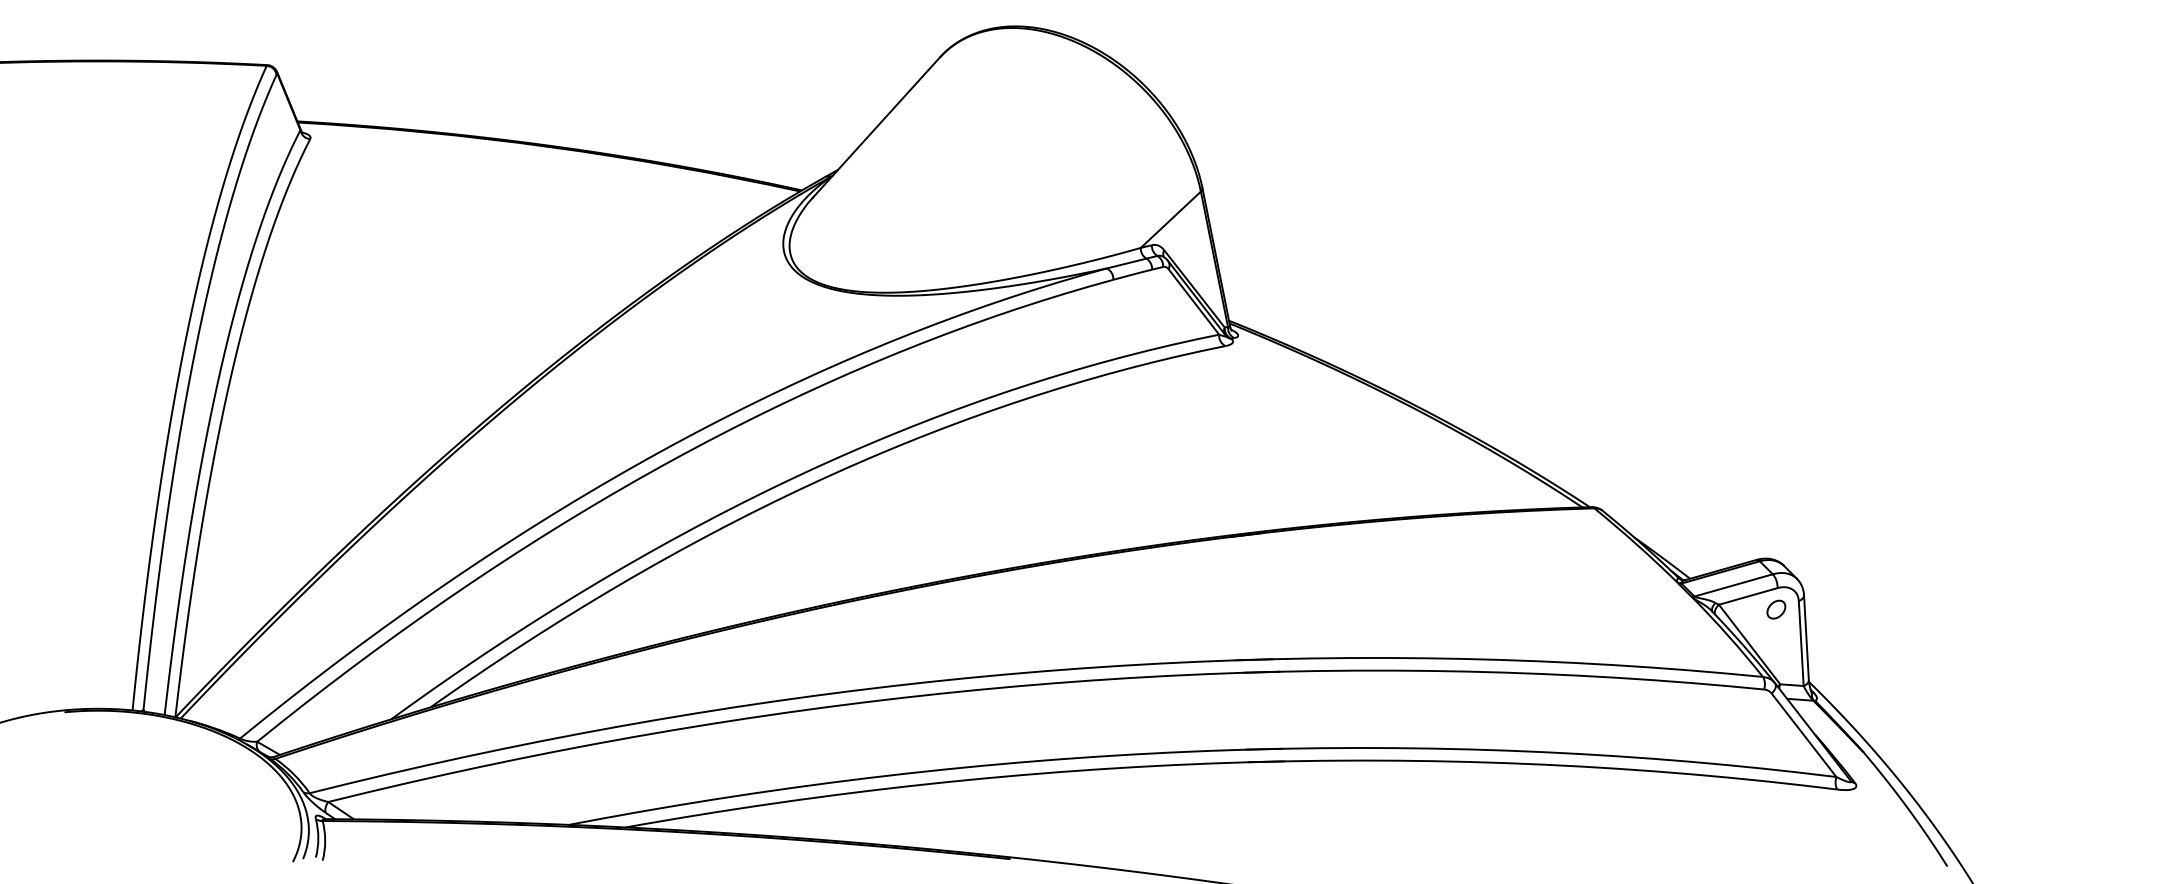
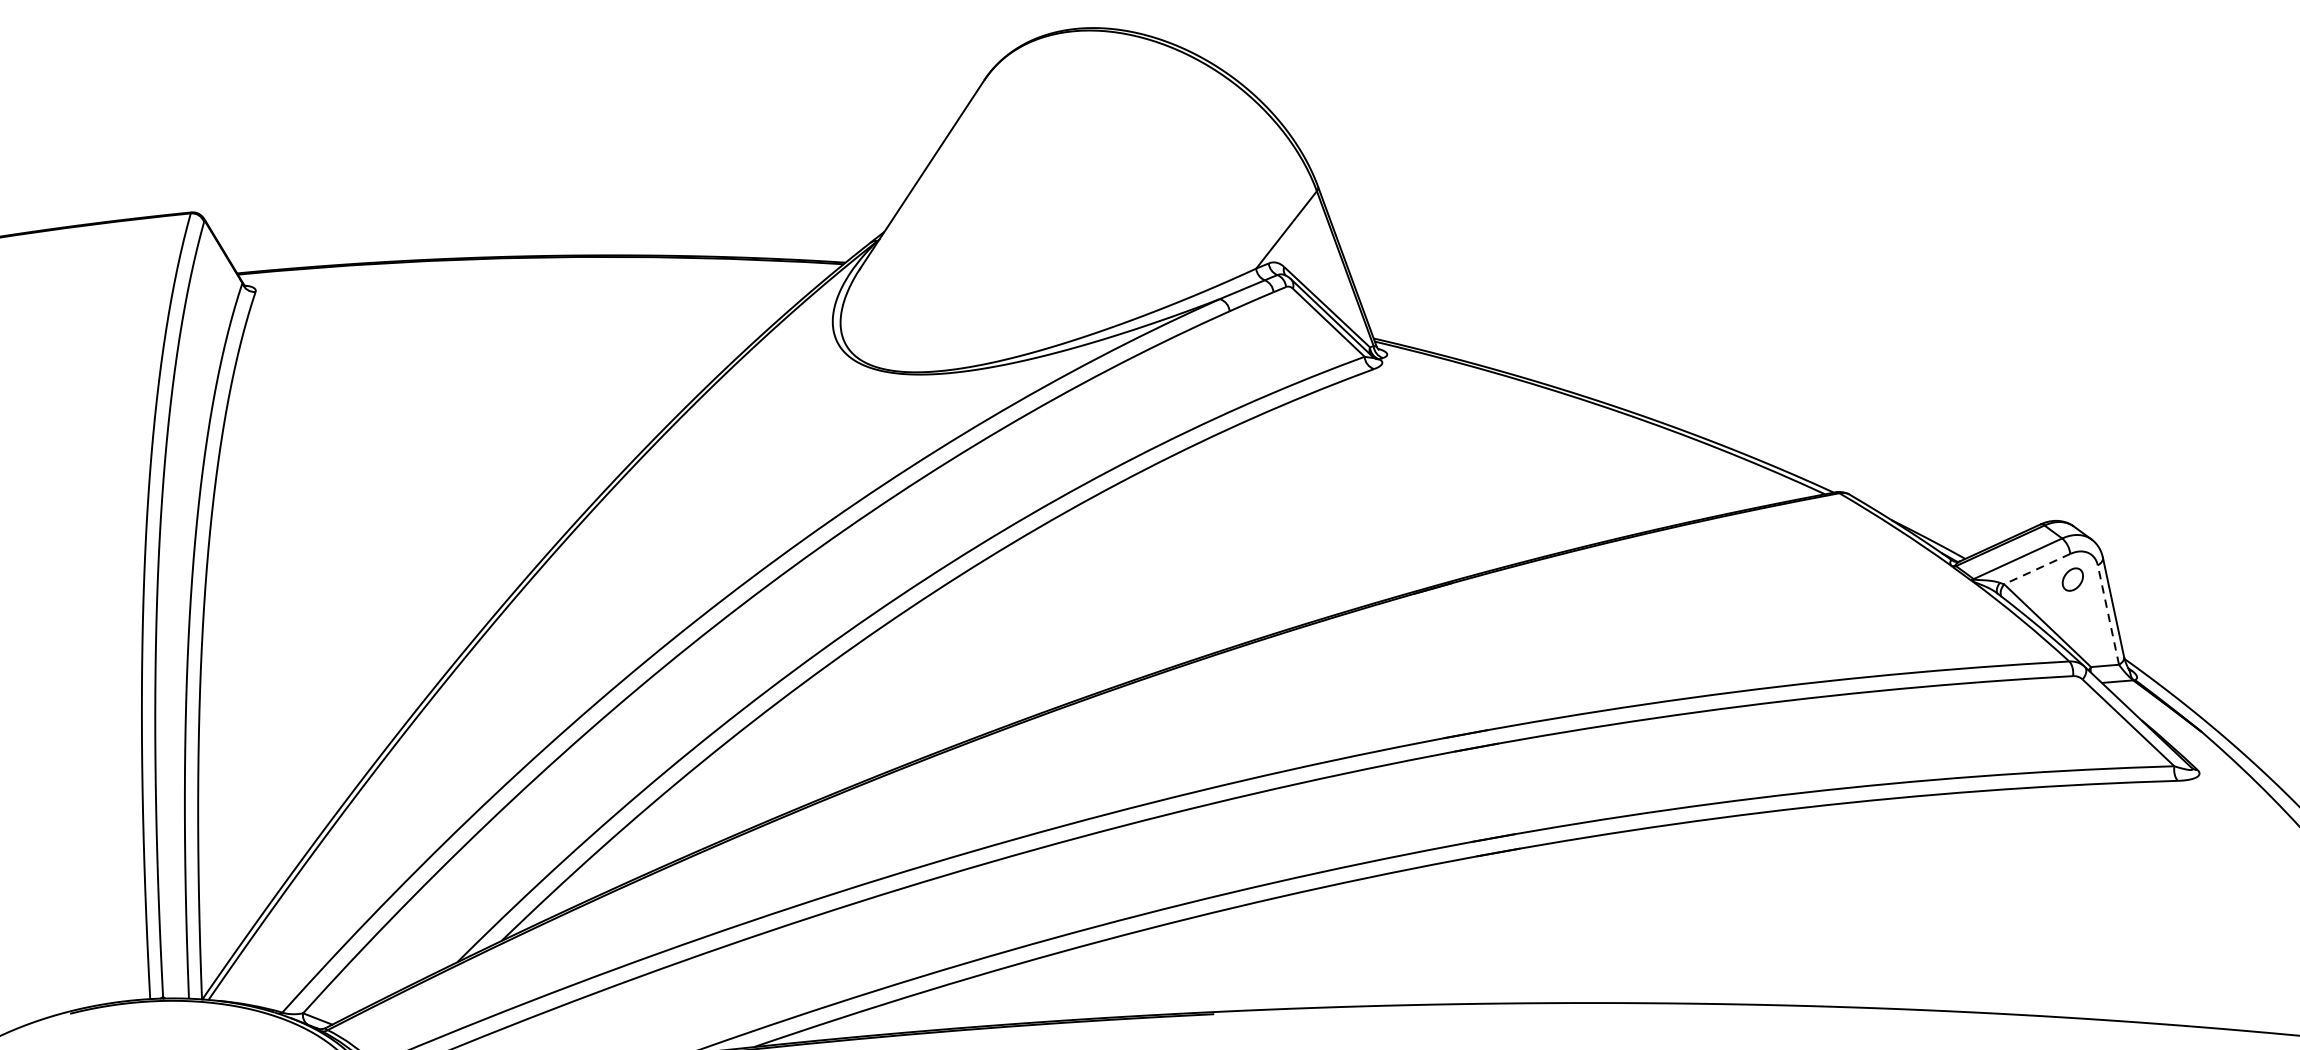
line: (1747, 596) -> (2036, 569), solid -> dashed
line: (1801, 643) -> (2108, 614), solid -> dashed

